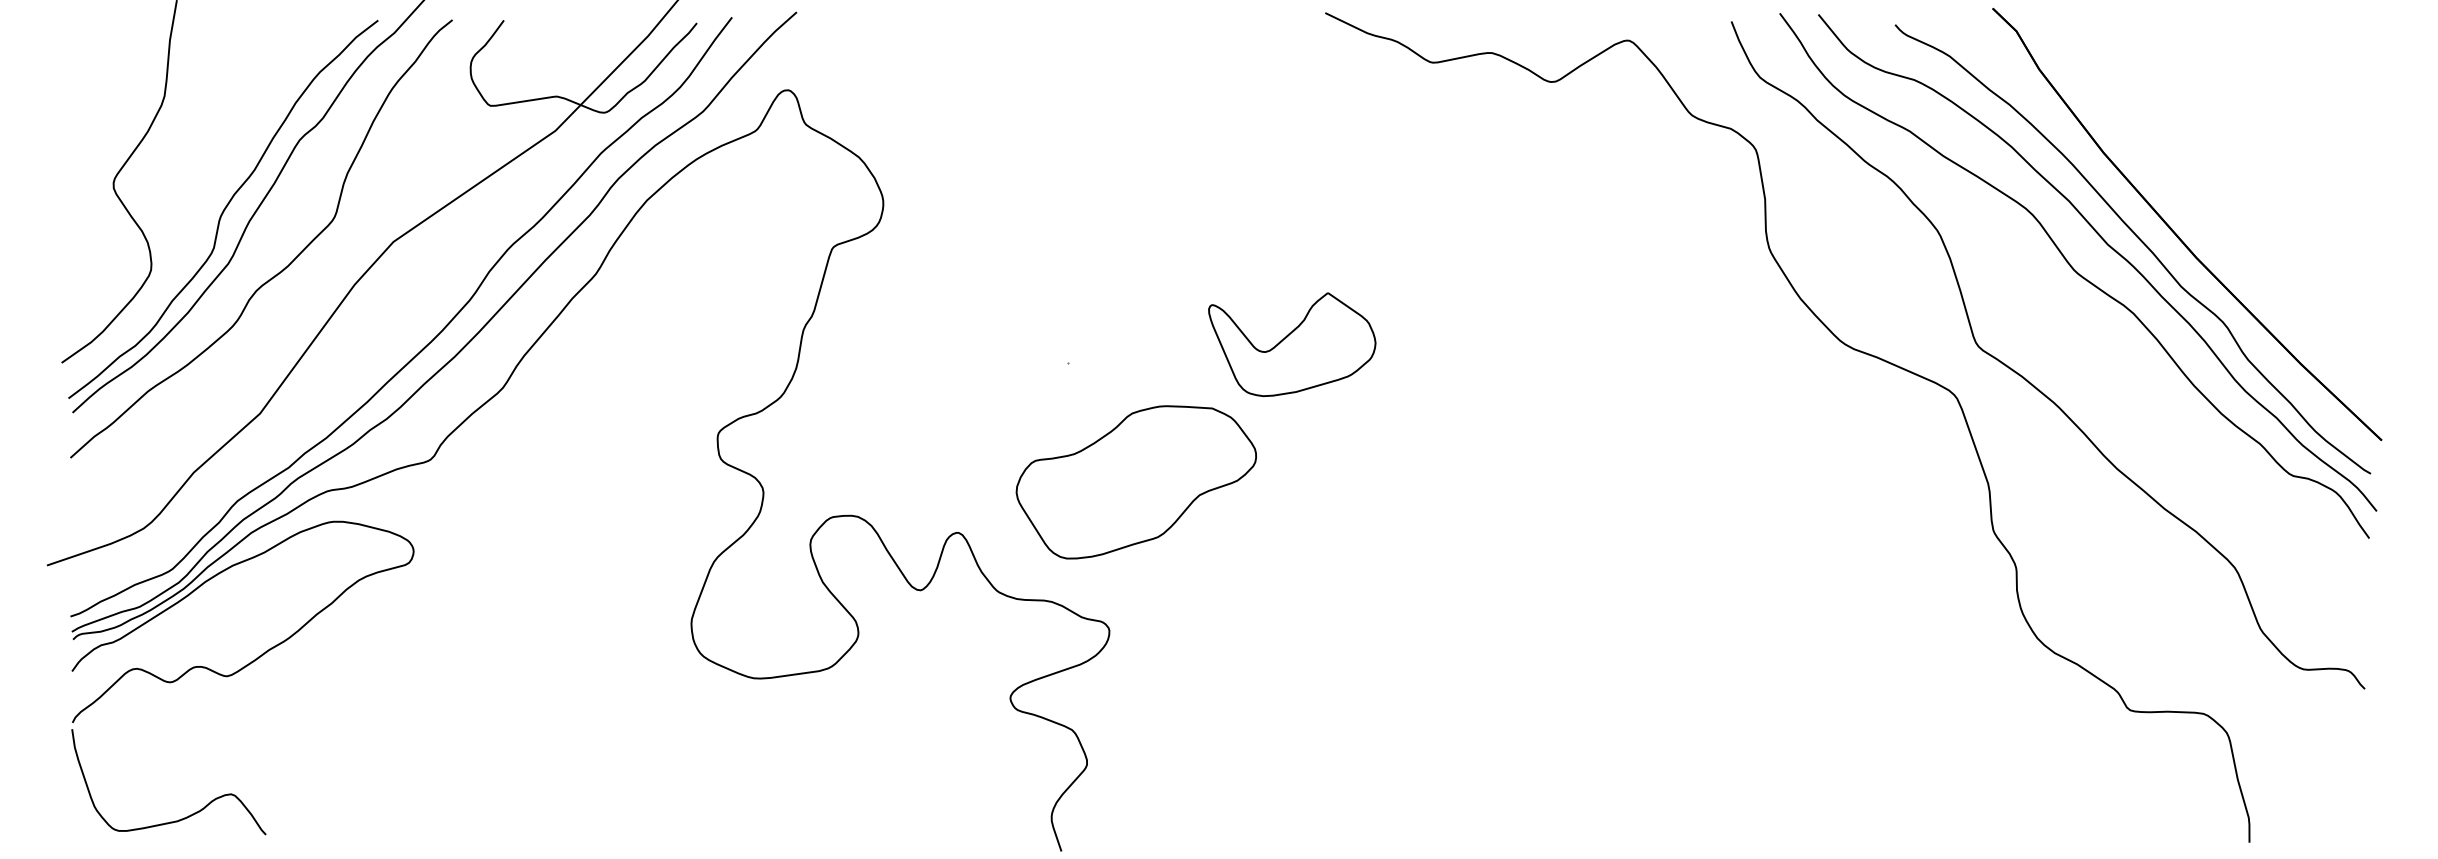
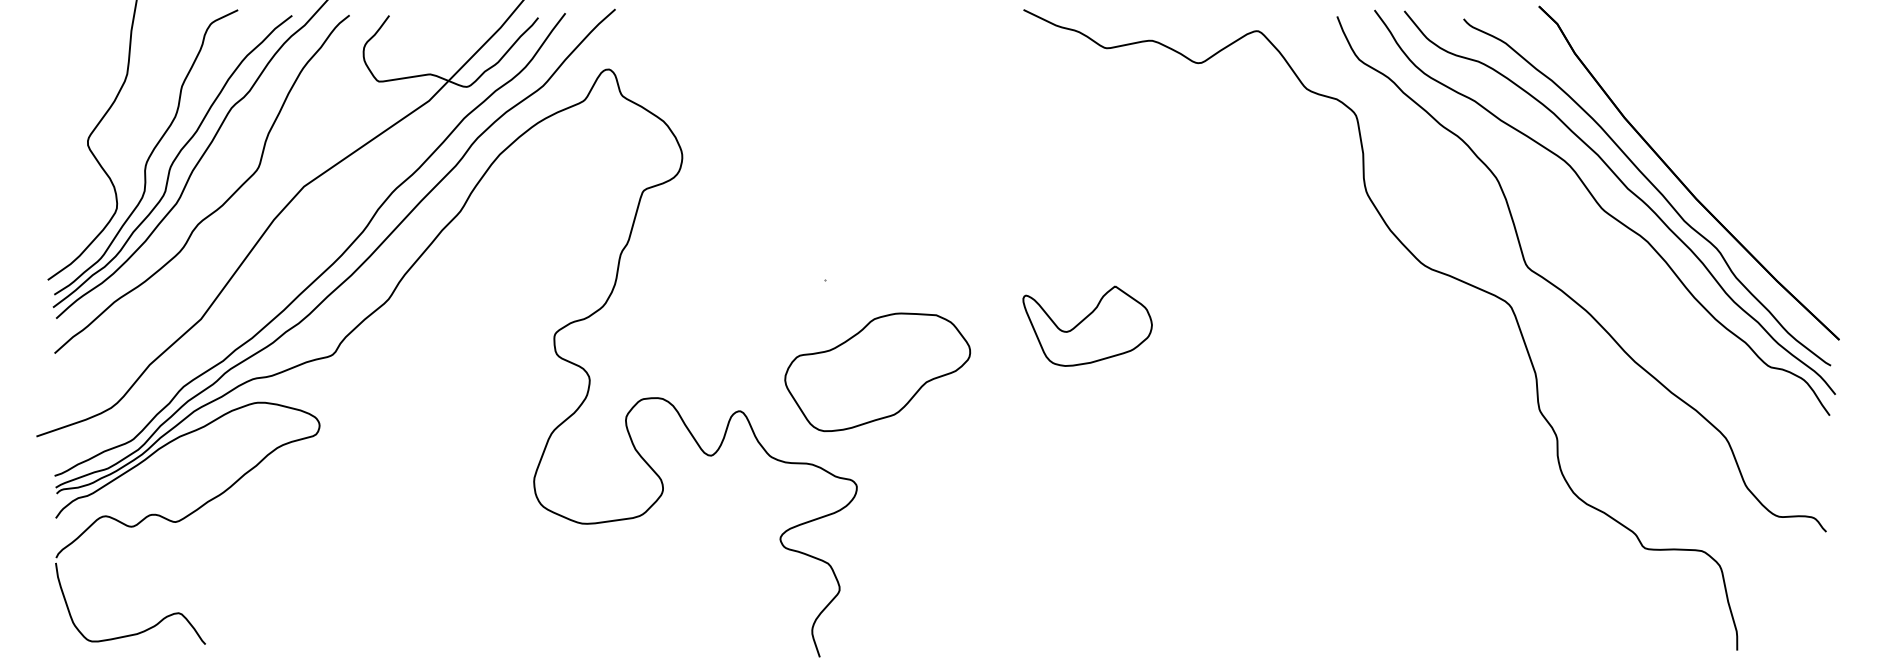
curve: (194, 199) -> (150, 153), added
part: (1292, 344) -> (1087, 326), moved

